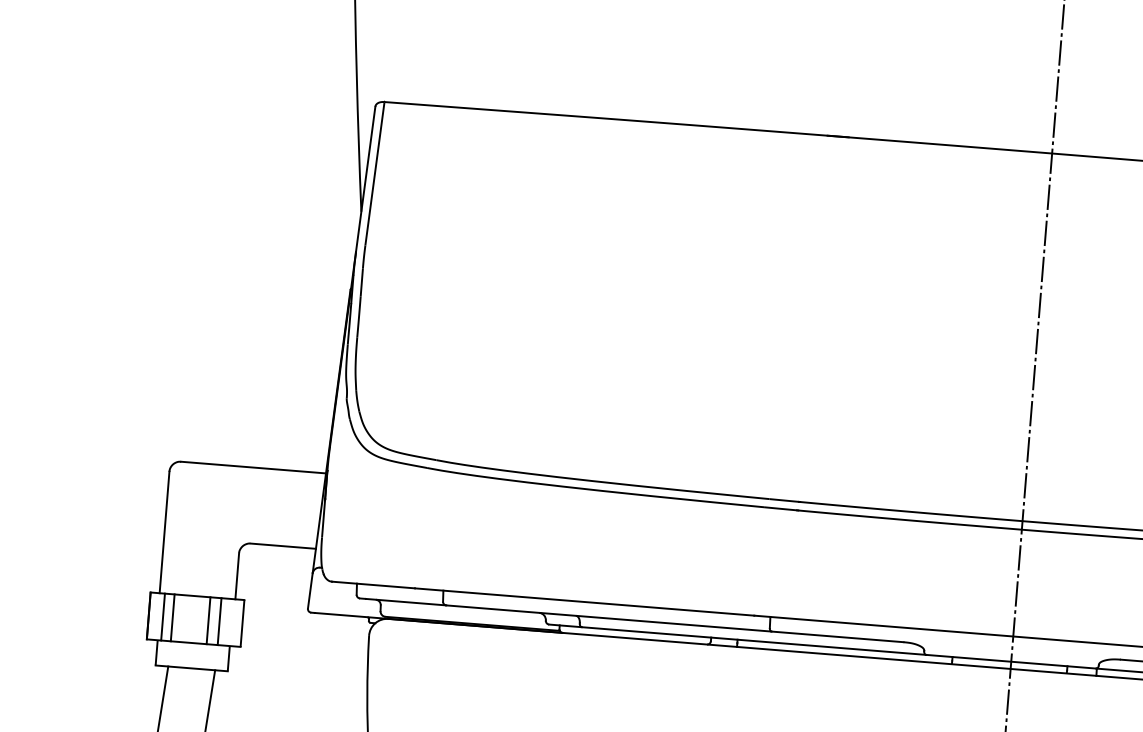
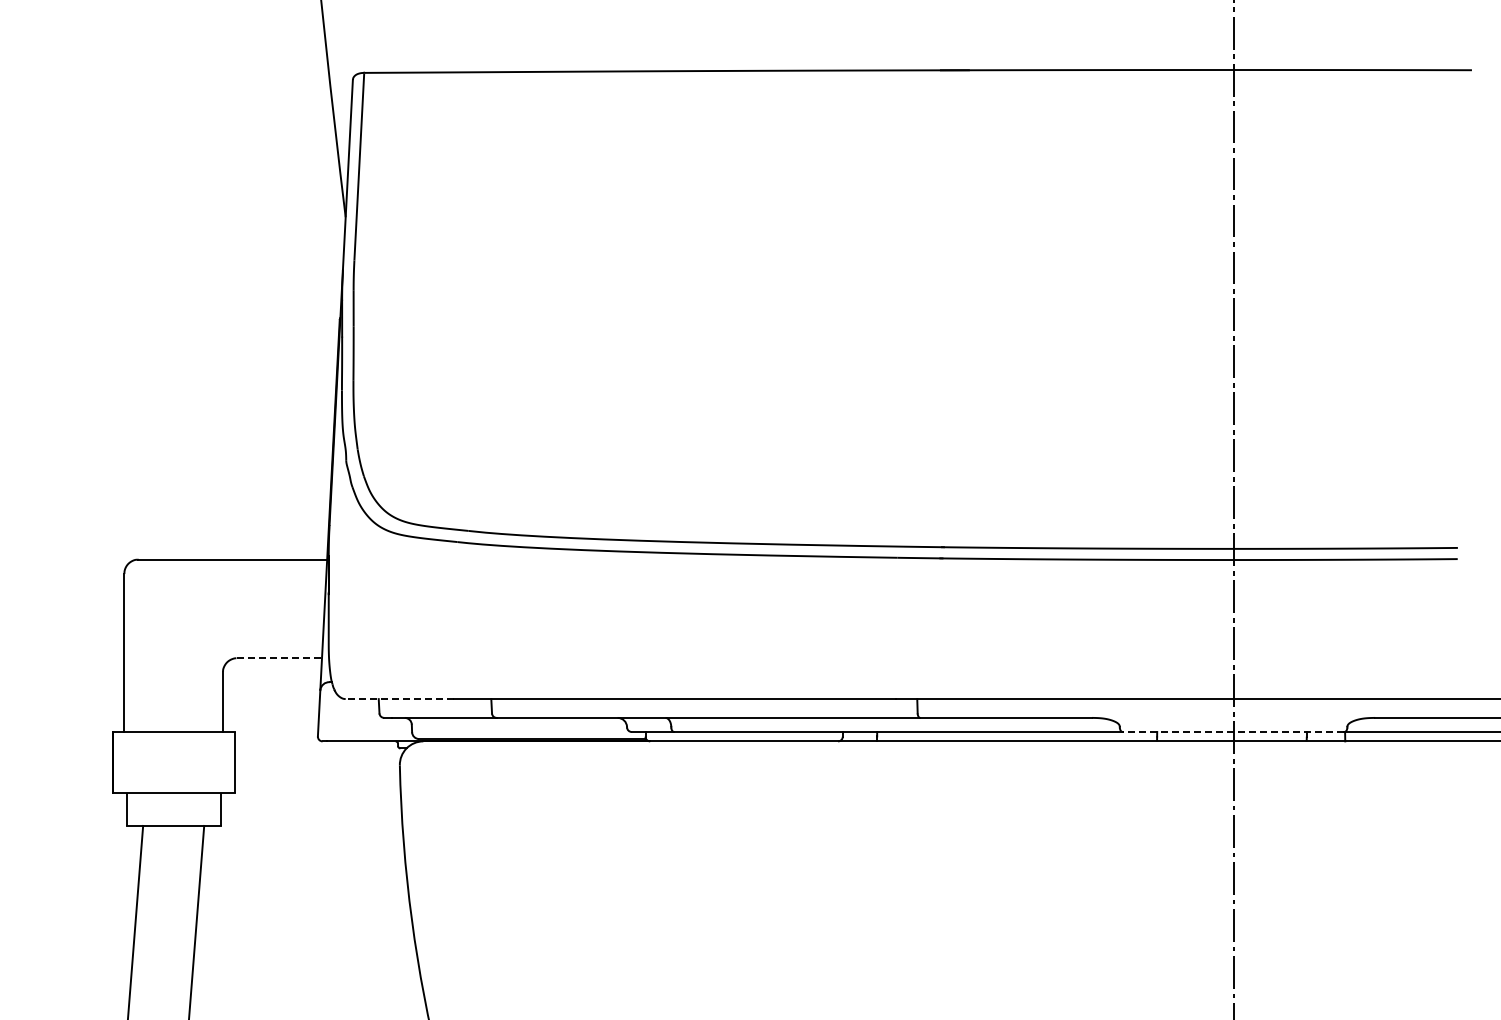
line: (284, 546) -> (280, 658), solid -> dashed
line: (373, 585) -> (400, 699), solid -> dashed
line: (163, 617) -> (131, 762), removed
line: (172, 617) -> (143, 762), removed
line: (208, 620) -> (190, 762), removed
line: (219, 621) -> (204, 762), removed
line: (1011, 661) -> (1233, 731), solid -> dashed

